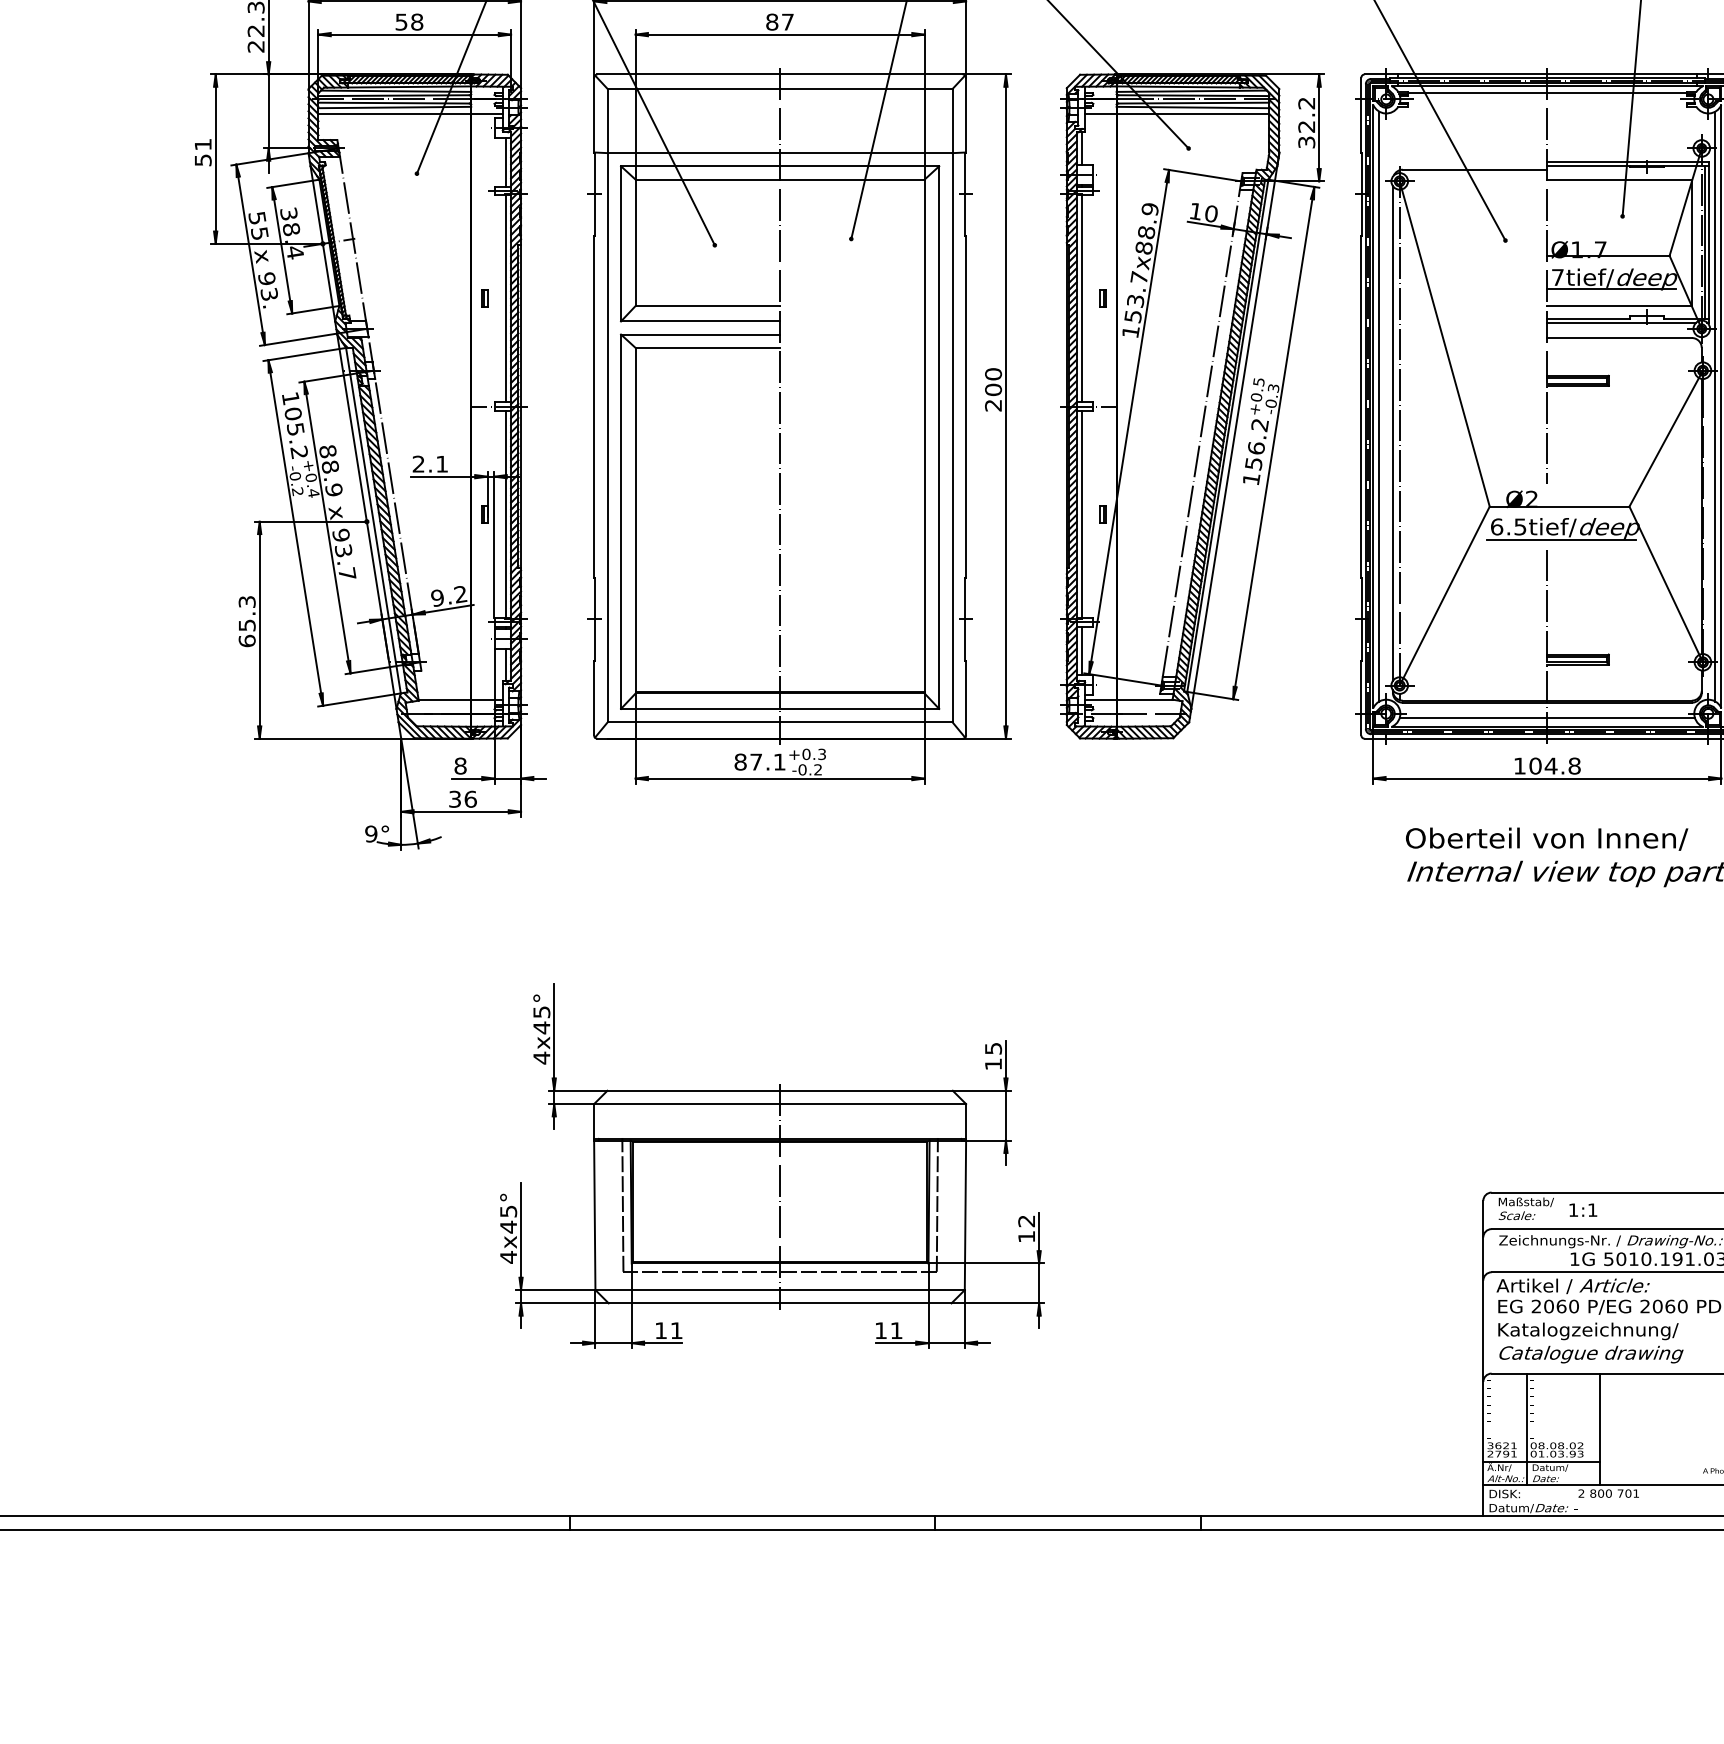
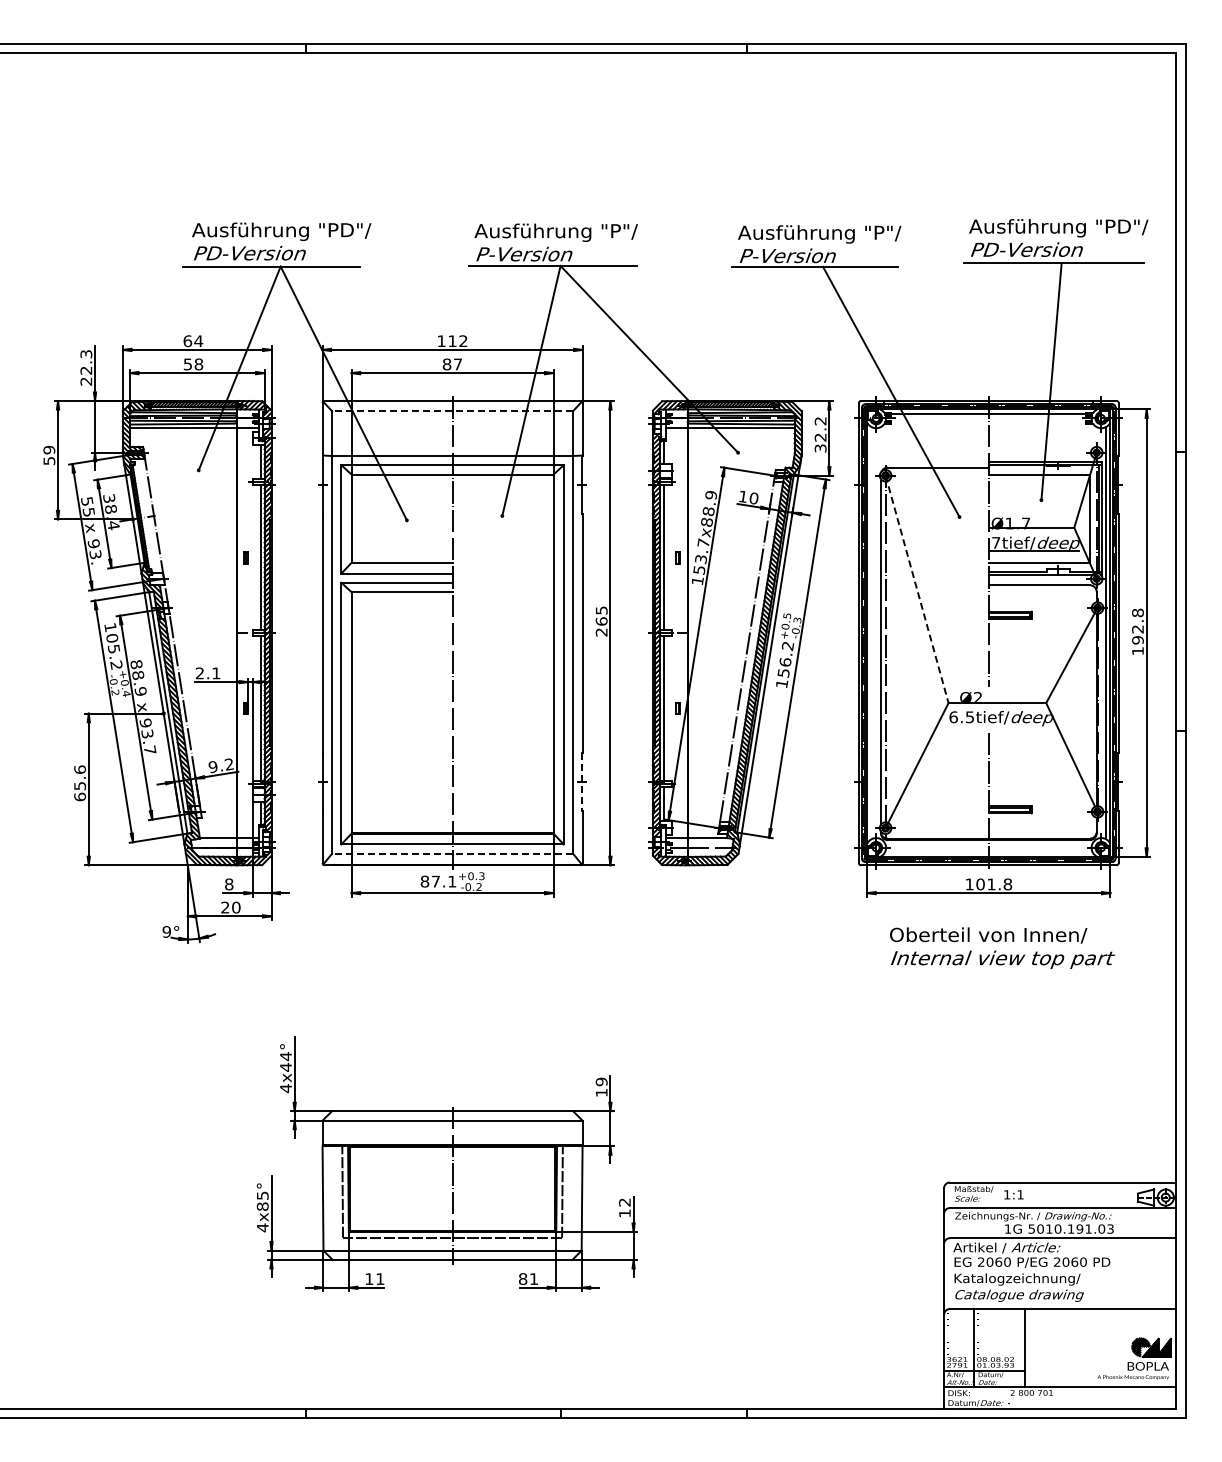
line: (780, 89) -> (452, 411), solid -> dashed
text: (203, 143) -> (49, 449), 51 -> 59
line: (1445, 344) -> (917, 589), solid -> dashed
text: (993, 381) -> (601, 615), 200 -> 265
line: (1379, 405) -> (871, 632), removed
line: (1561, 540) -> (998, 726), removed
text: (246, 601) -> (79, 769), 65.3 -> 65.6
line: (964, 620) -> (581, 782), solid -> dashed
line: (1546, 717) -> (988, 850), removed
line: (780, 721) -> (452, 853), solid -> dashed
text: (1551, 766) -> (991, 884), 104.8 -> 101.8
text: (462, 799) -> (230, 907), 36 -> 20
text: (541, 1012) -> (285, 1056), 4x45° -> 4x44°
text: (993, 1048) -> (601, 1081), 15 -> 19
text: (508, 1226) -> (262, 1206), 4x45° -> 4x85°
text: (880, 1329) -> (522, 1278), 11 -> 81

